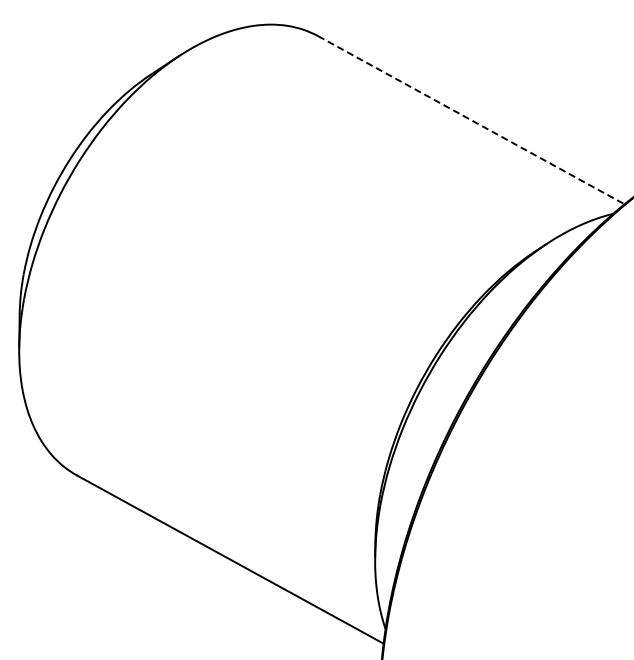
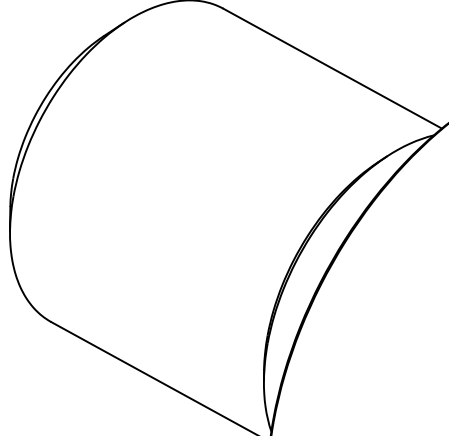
line: (471, 120) -> (332, 68), dashed -> solid

